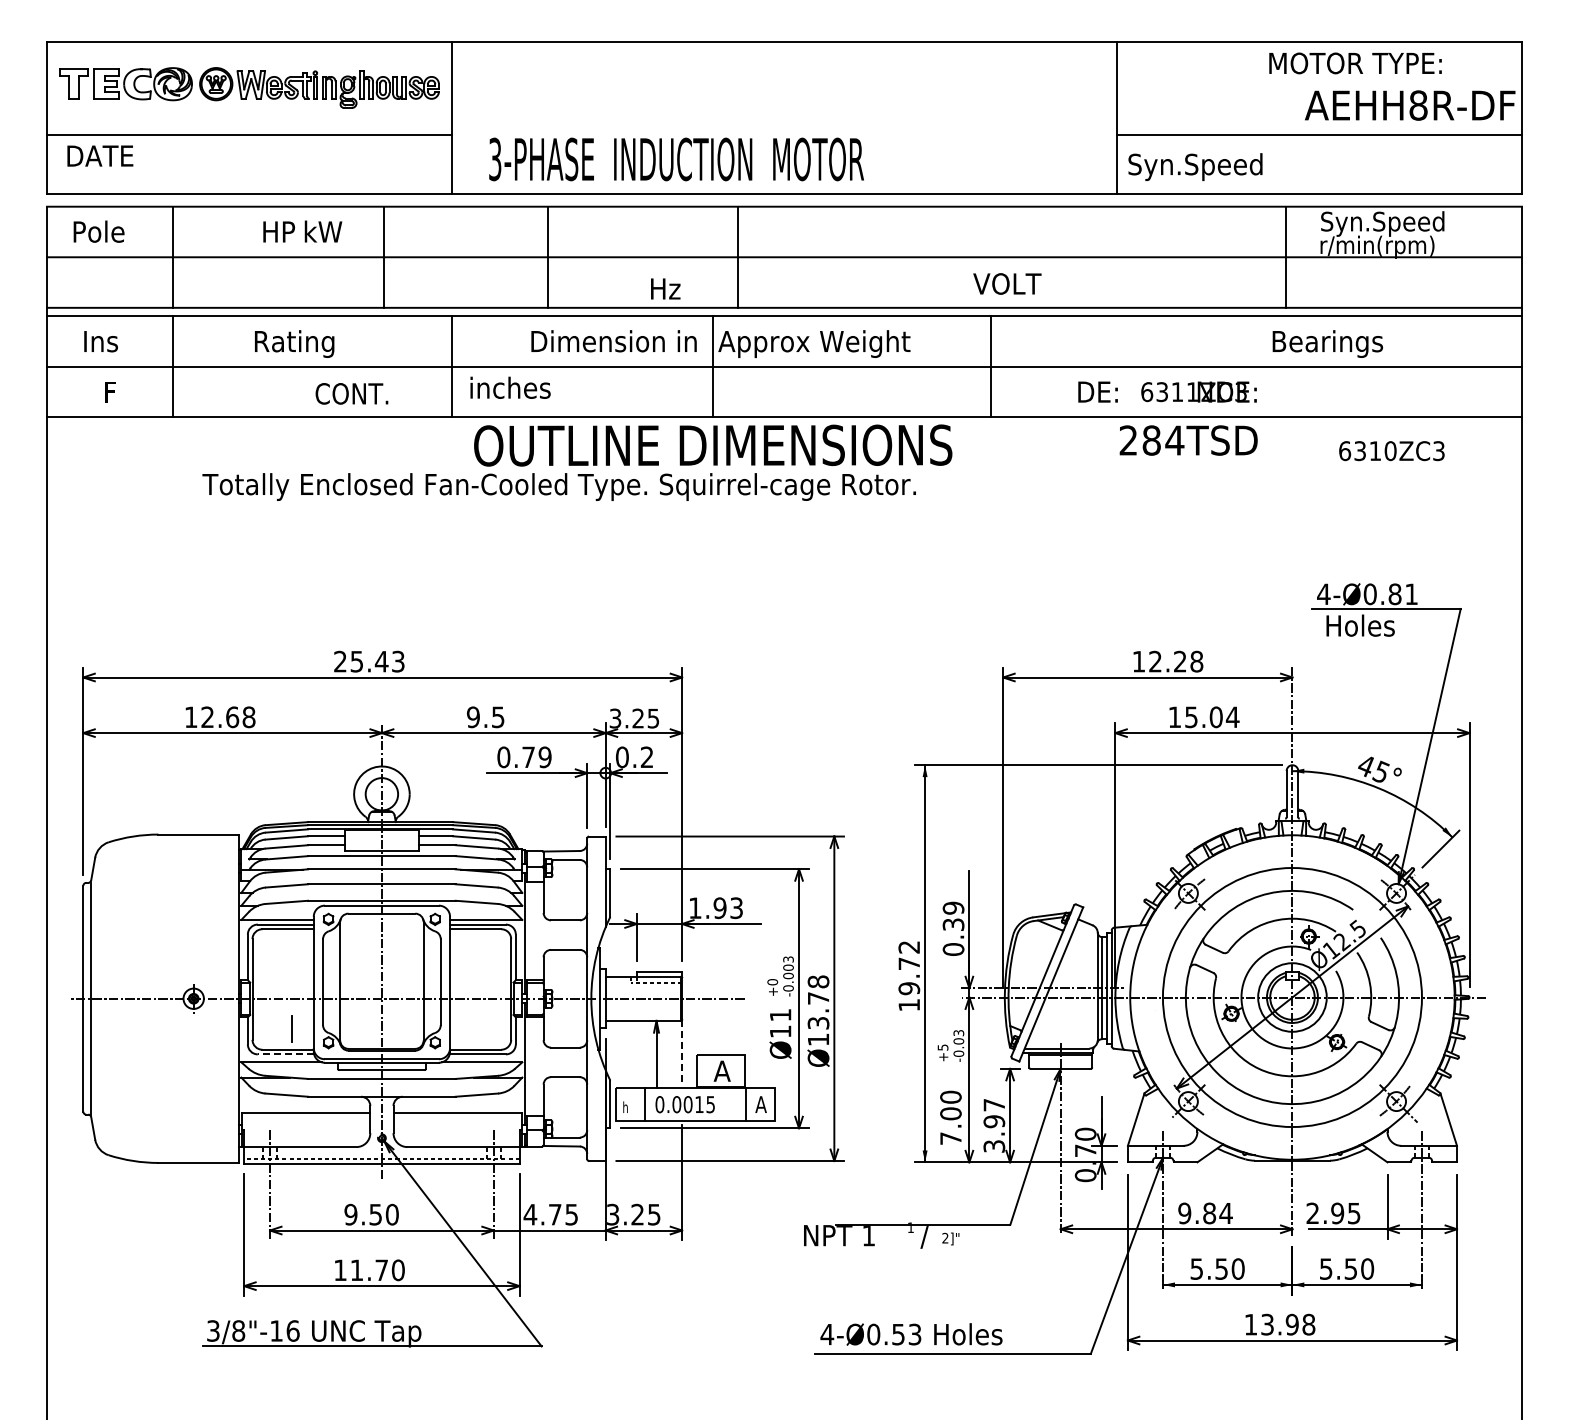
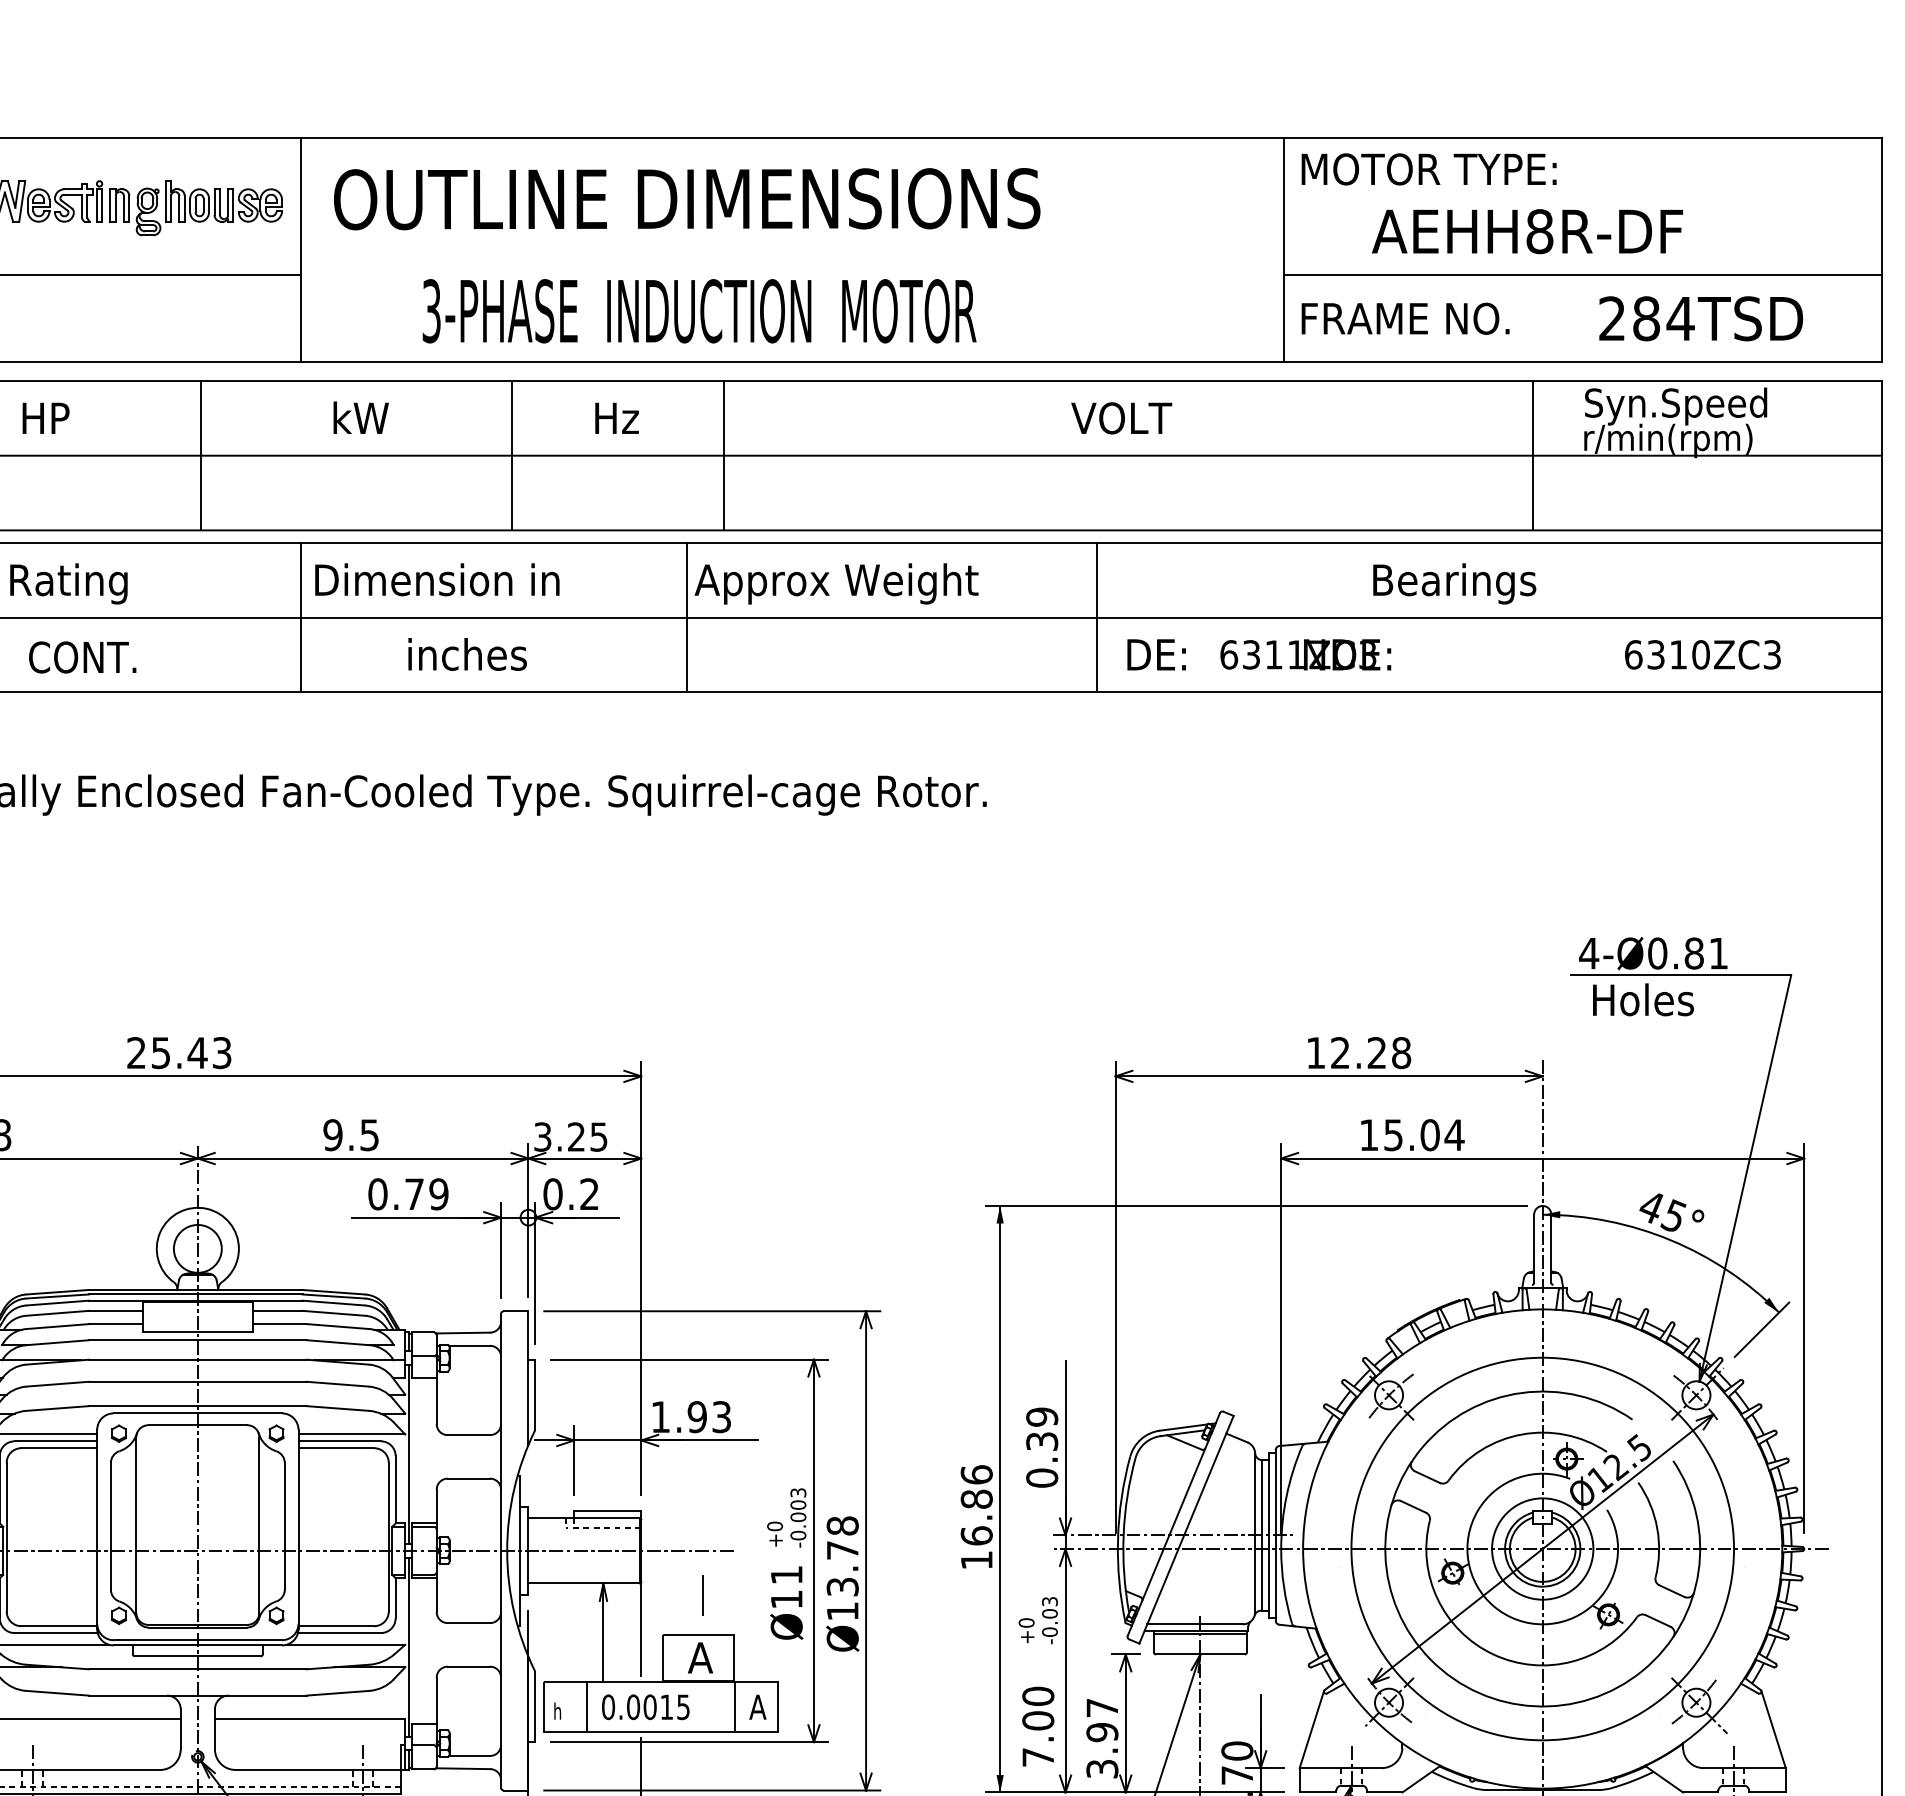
text: (1355, 63) -> (1429, 169), moved
text: (1410, 105) -> (1528, 231), moved
text: (676, 159) -> (699, 311), moved
text: (1198, 167) -> (1403, 323), Syn.Speed -> FRAME NO.
text: (323, 231) -> (361, 417), moved
line: (547, 256) -> (511, 454), moved
text: (1007, 283) -> (1121, 417), moved
text: (665, 288) -> (616, 417), moved
text: (613, 341) -> (436, 580), moved
text: (1327, 343) -> (1454, 583), moved
text: (510, 387) -> (467, 653), moved
text: (1167, 391) -> (1259, 653), moved
text: (351, 393) -> (82, 656), moved
text: (1188, 440) -> (1700, 318), moved
text: (713, 445) -> (687, 199), moved
text: (1391, 451) -> (1702, 655), moved
text: (909, 967) -> (977, 1504), 19.72 -> 16.86
line: (291, 1028) -> (702, 1594), moved
text: (942, 1047) -> (1025, 1622), +5 -> +0
line: (682, 1051) -> (641, 1628), dashed -> solid
line: (285, 1054) -> (55, 1633), dashed -> solid

